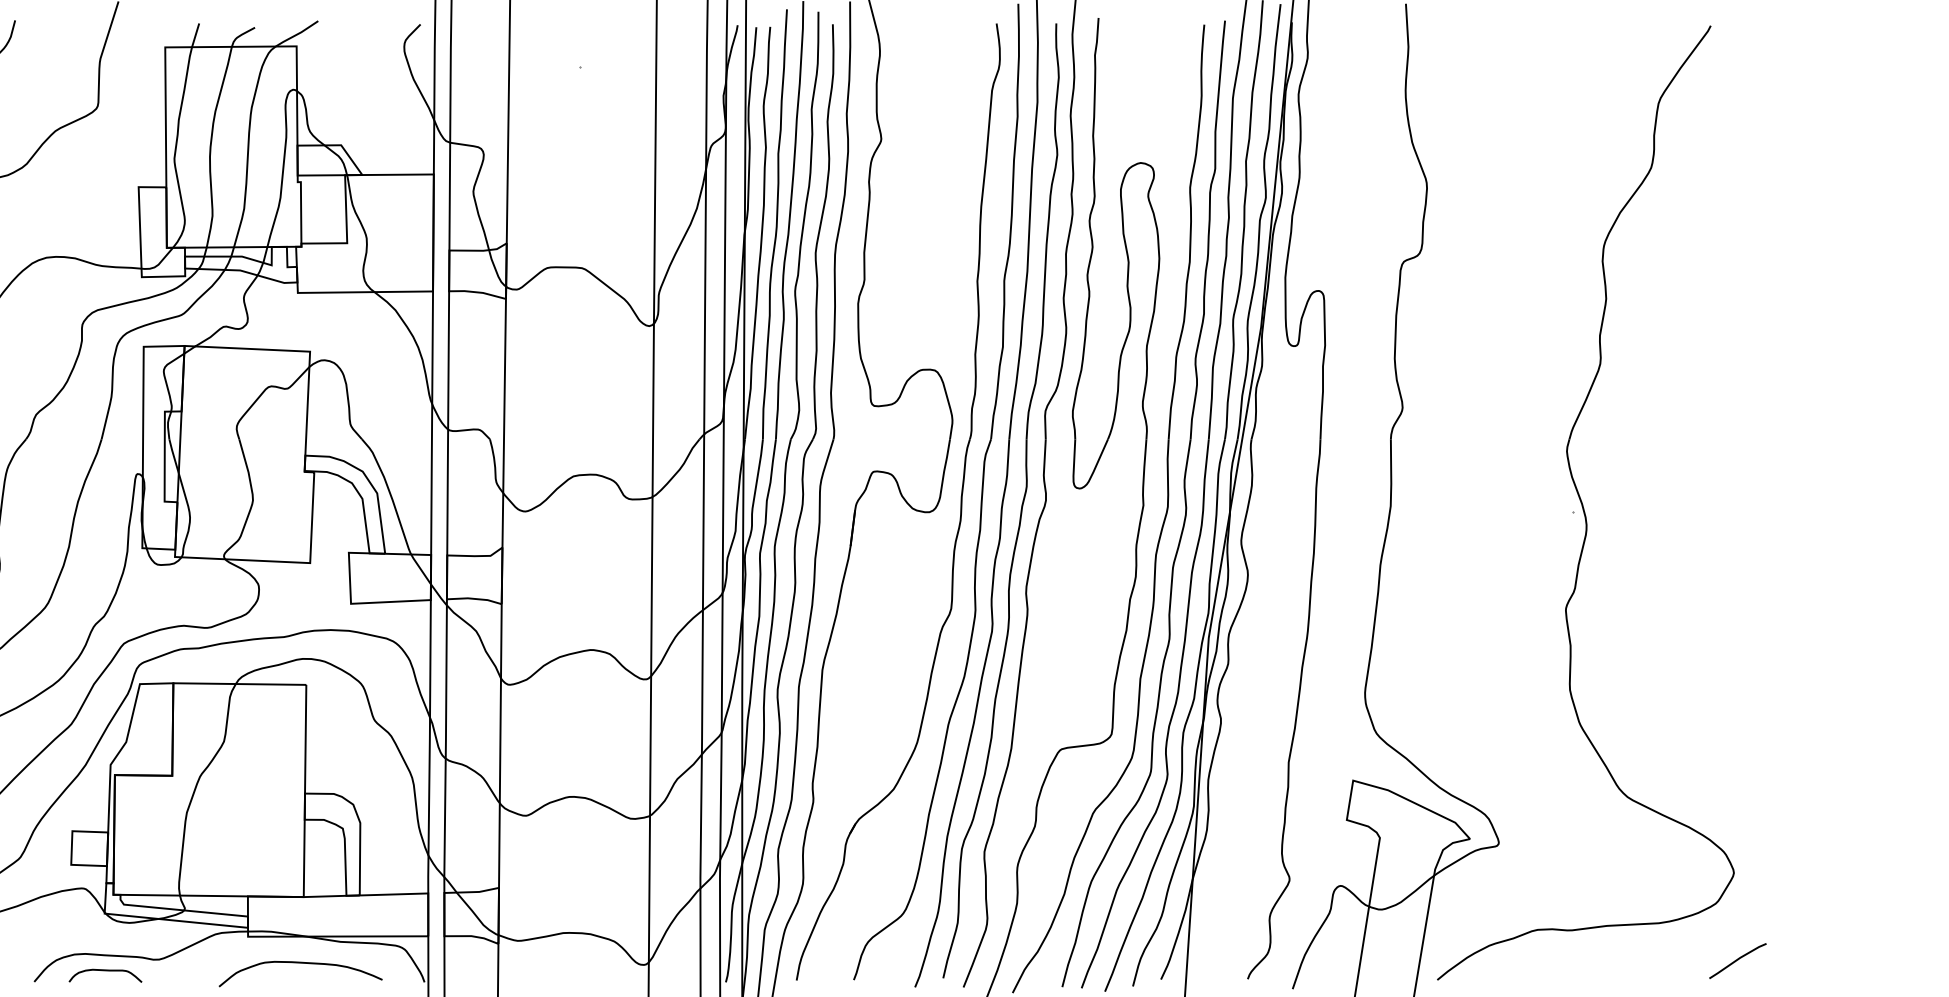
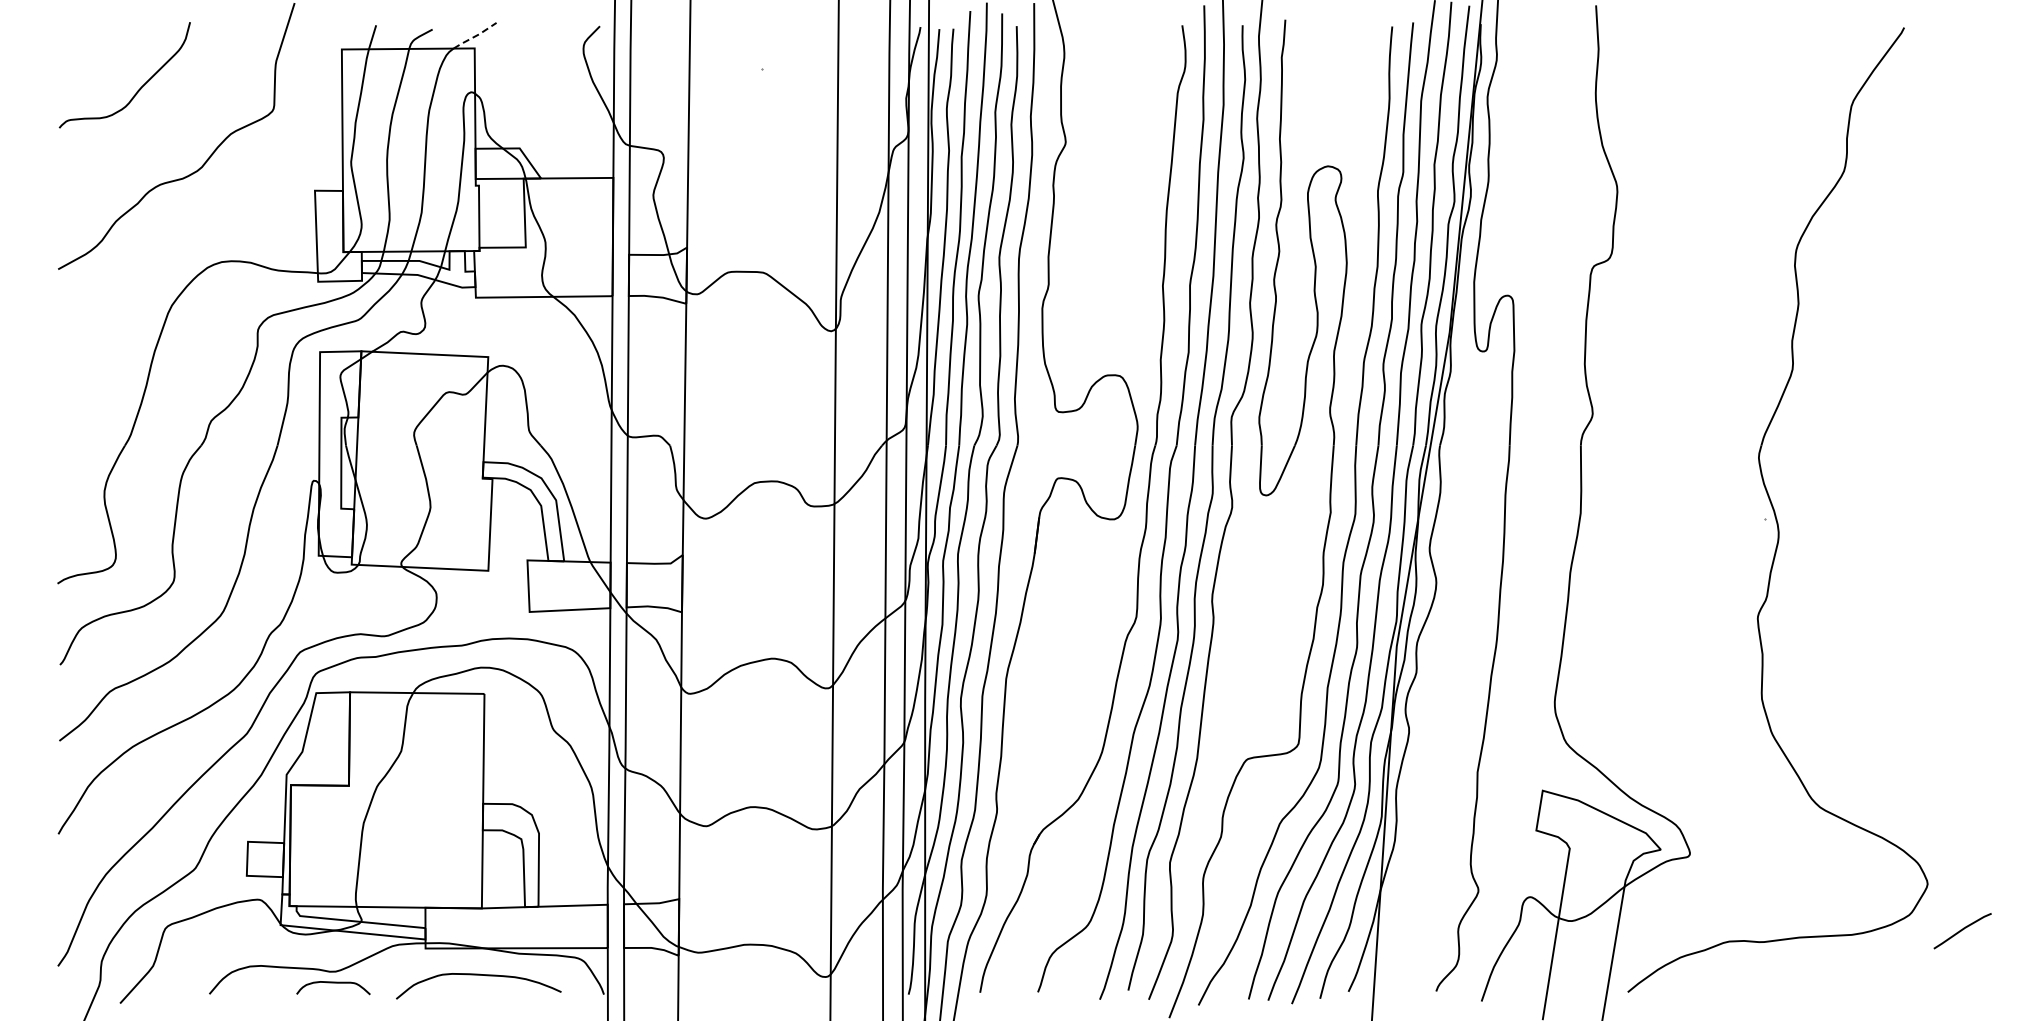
line: (297, 34) -> (475, 36), solid -> dashed
line: (1737, 960) -> (1962, 930), moved
curve: (105, 971) -> (333, 983), moved

